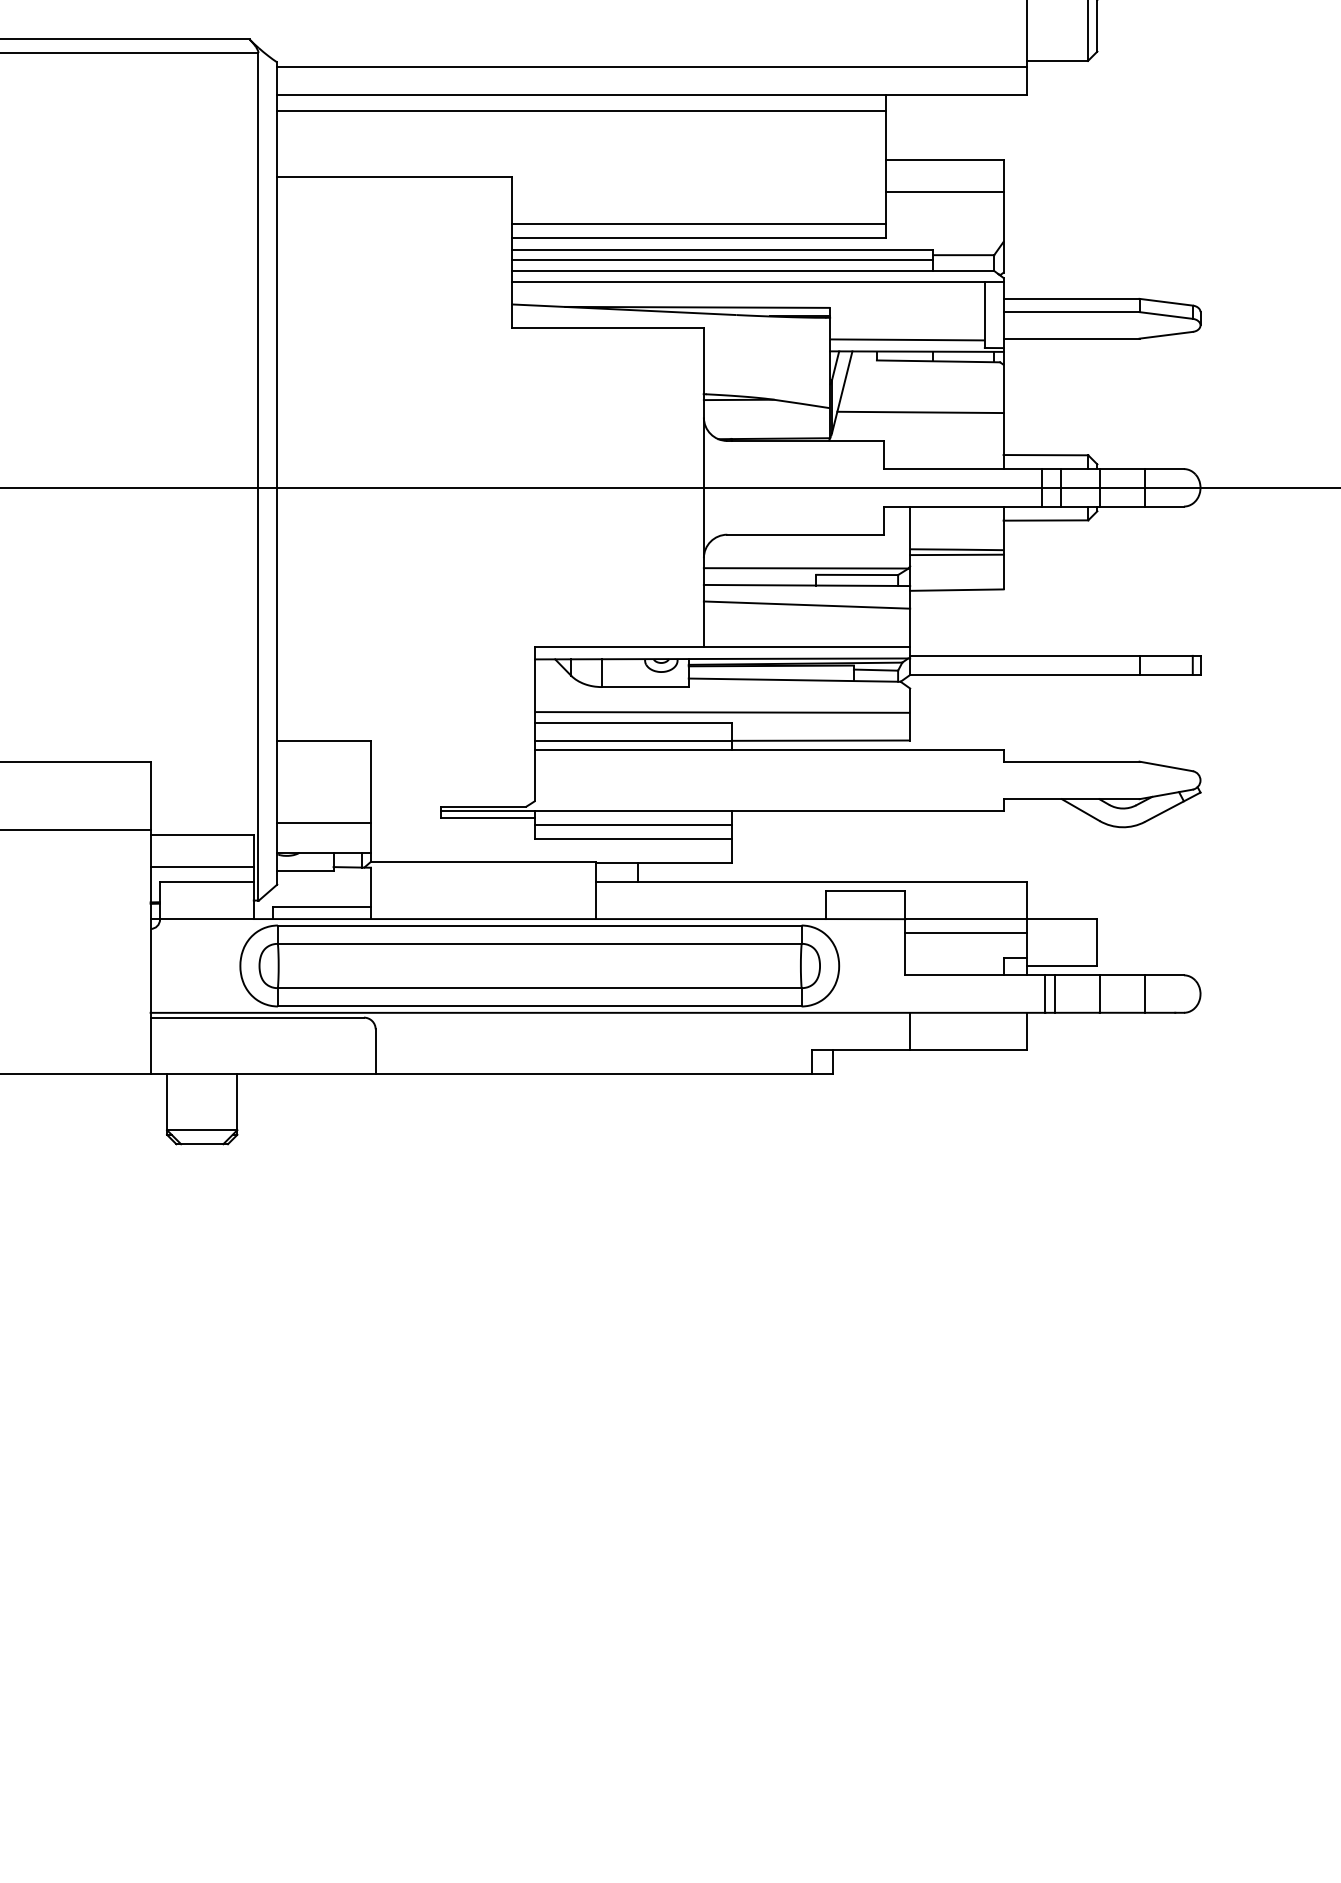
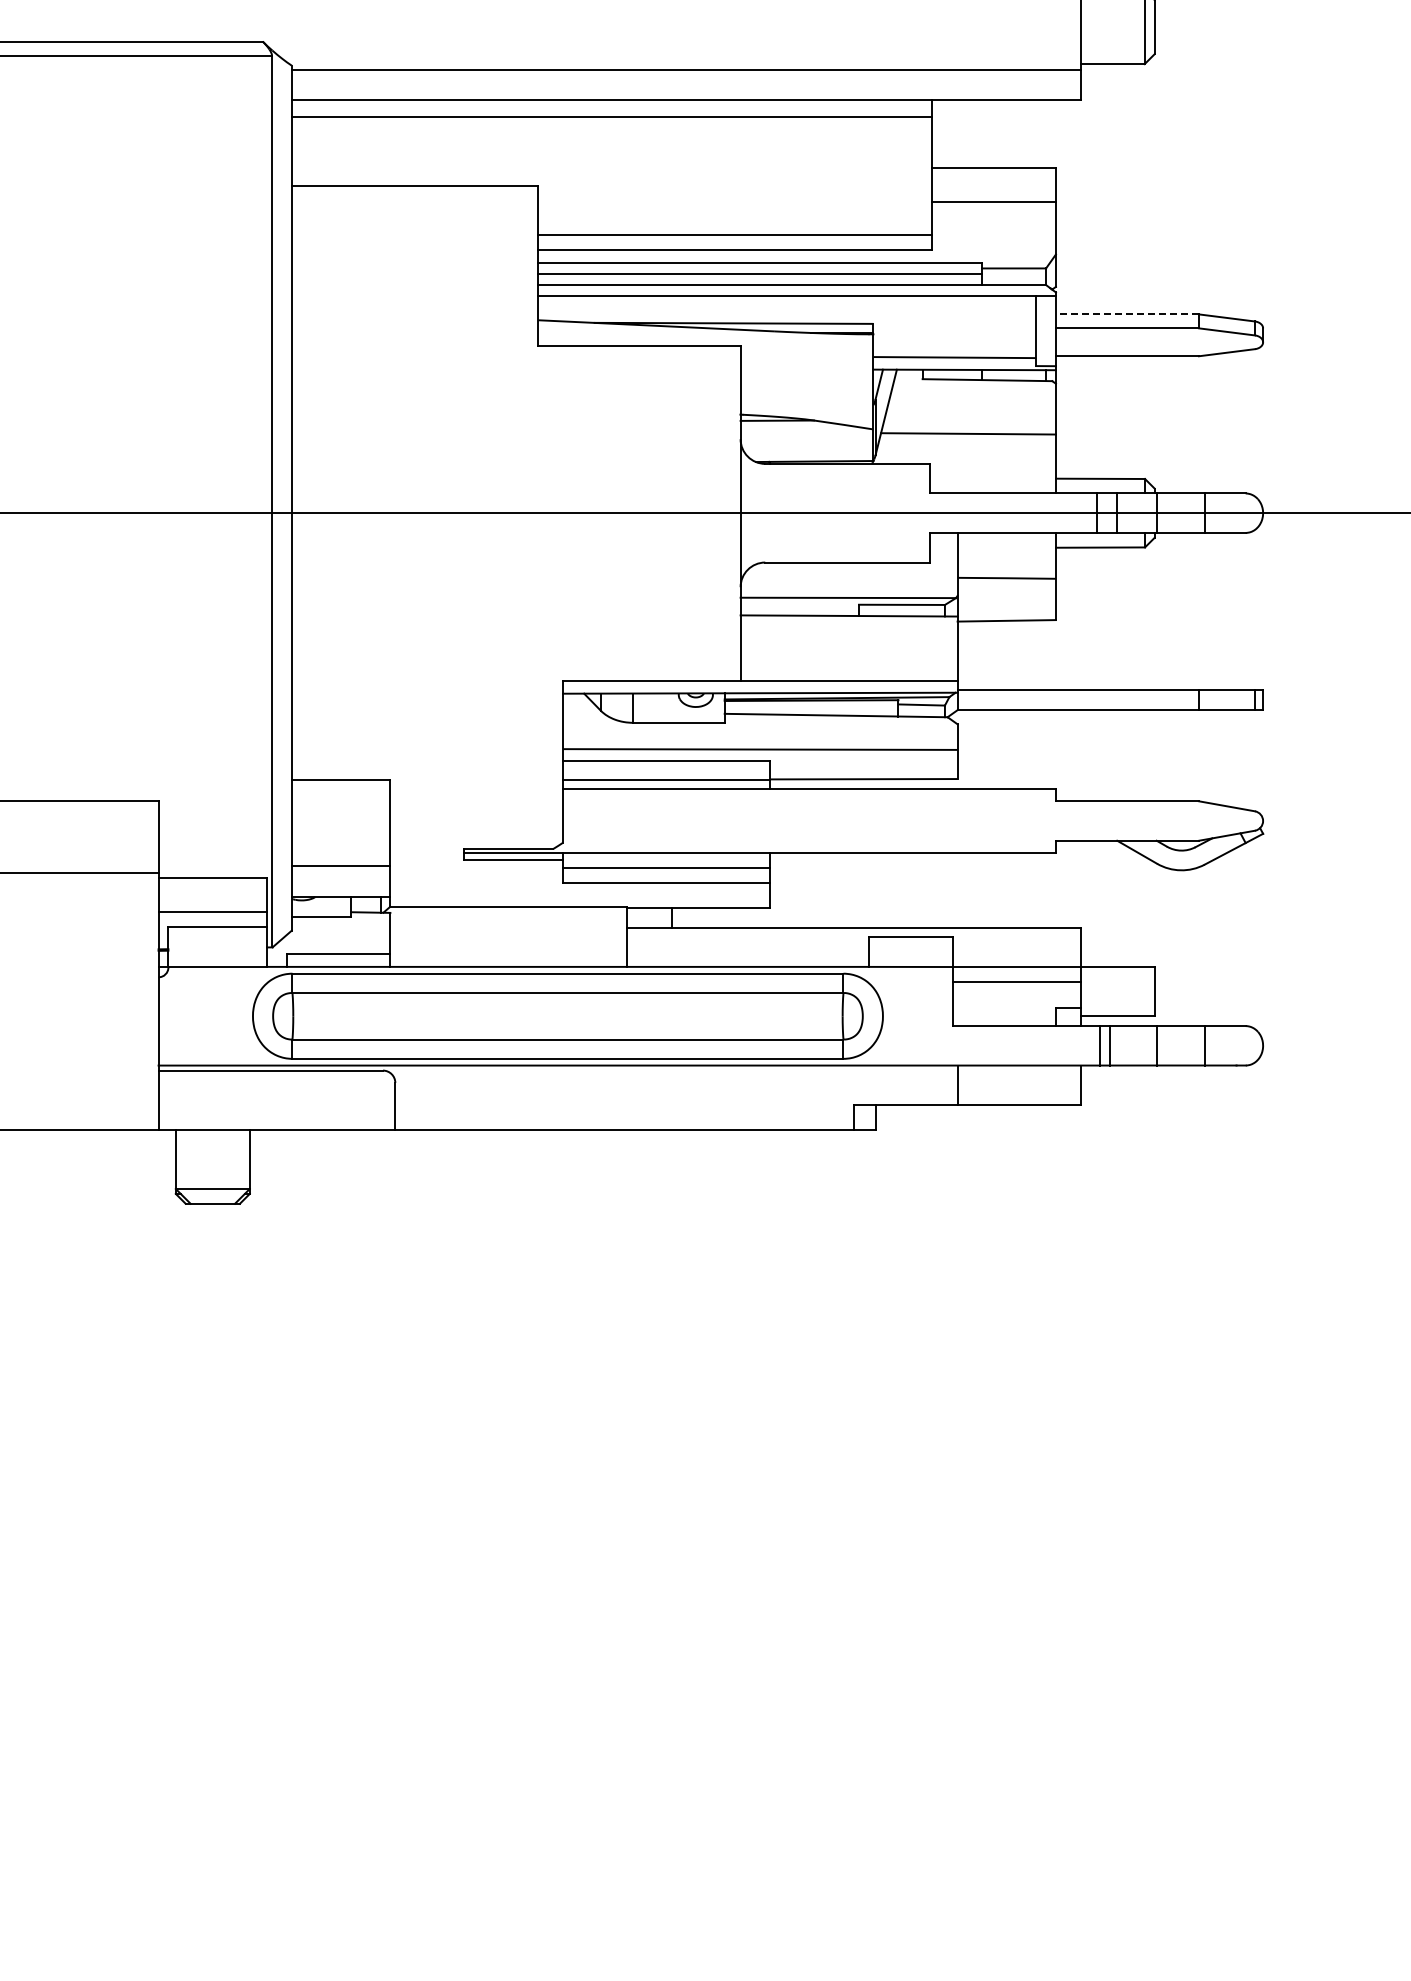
line: (1071, 298) -> (1127, 314), solid -> dashed
line: (956, 554) -> (1006, 583), removed
line: (806, 605) -> (848, 636), removed

